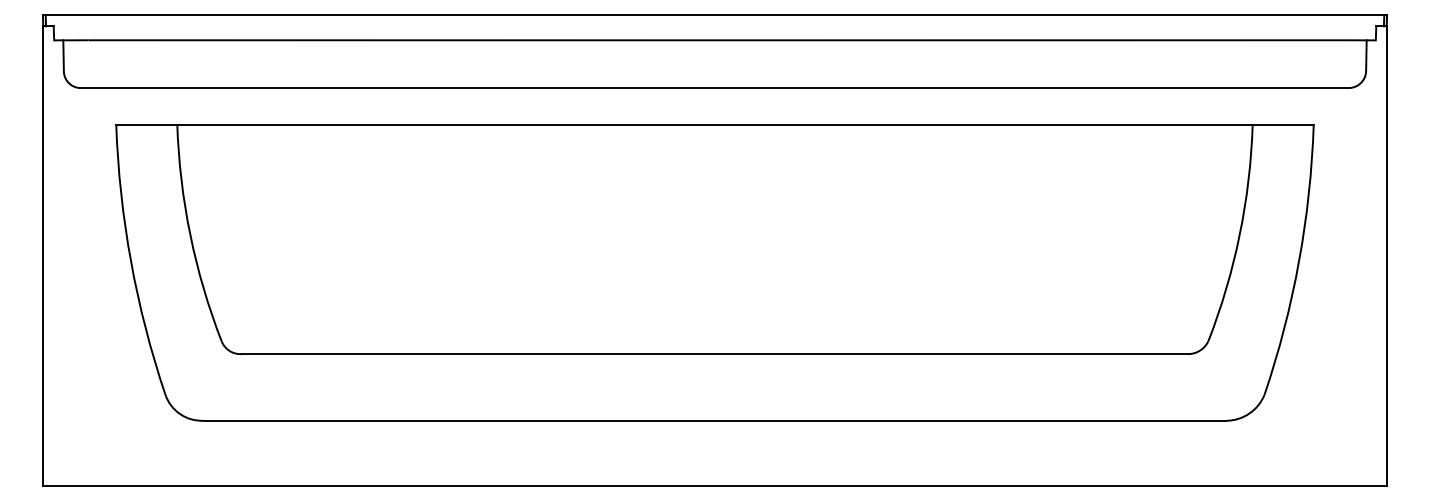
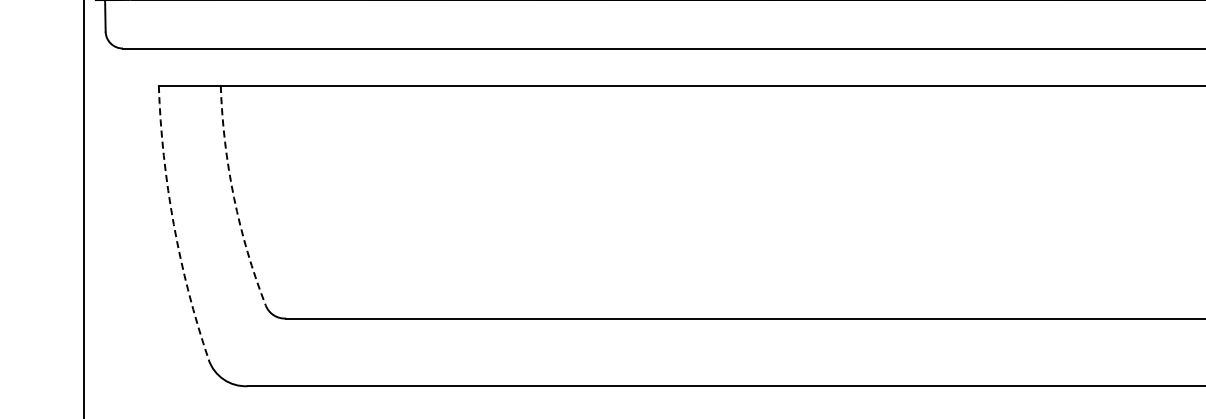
arc: (190, 234) -> (234, 197), solid -> dashed
arc: (131, 261) -> (174, 224), solid -> dashed

